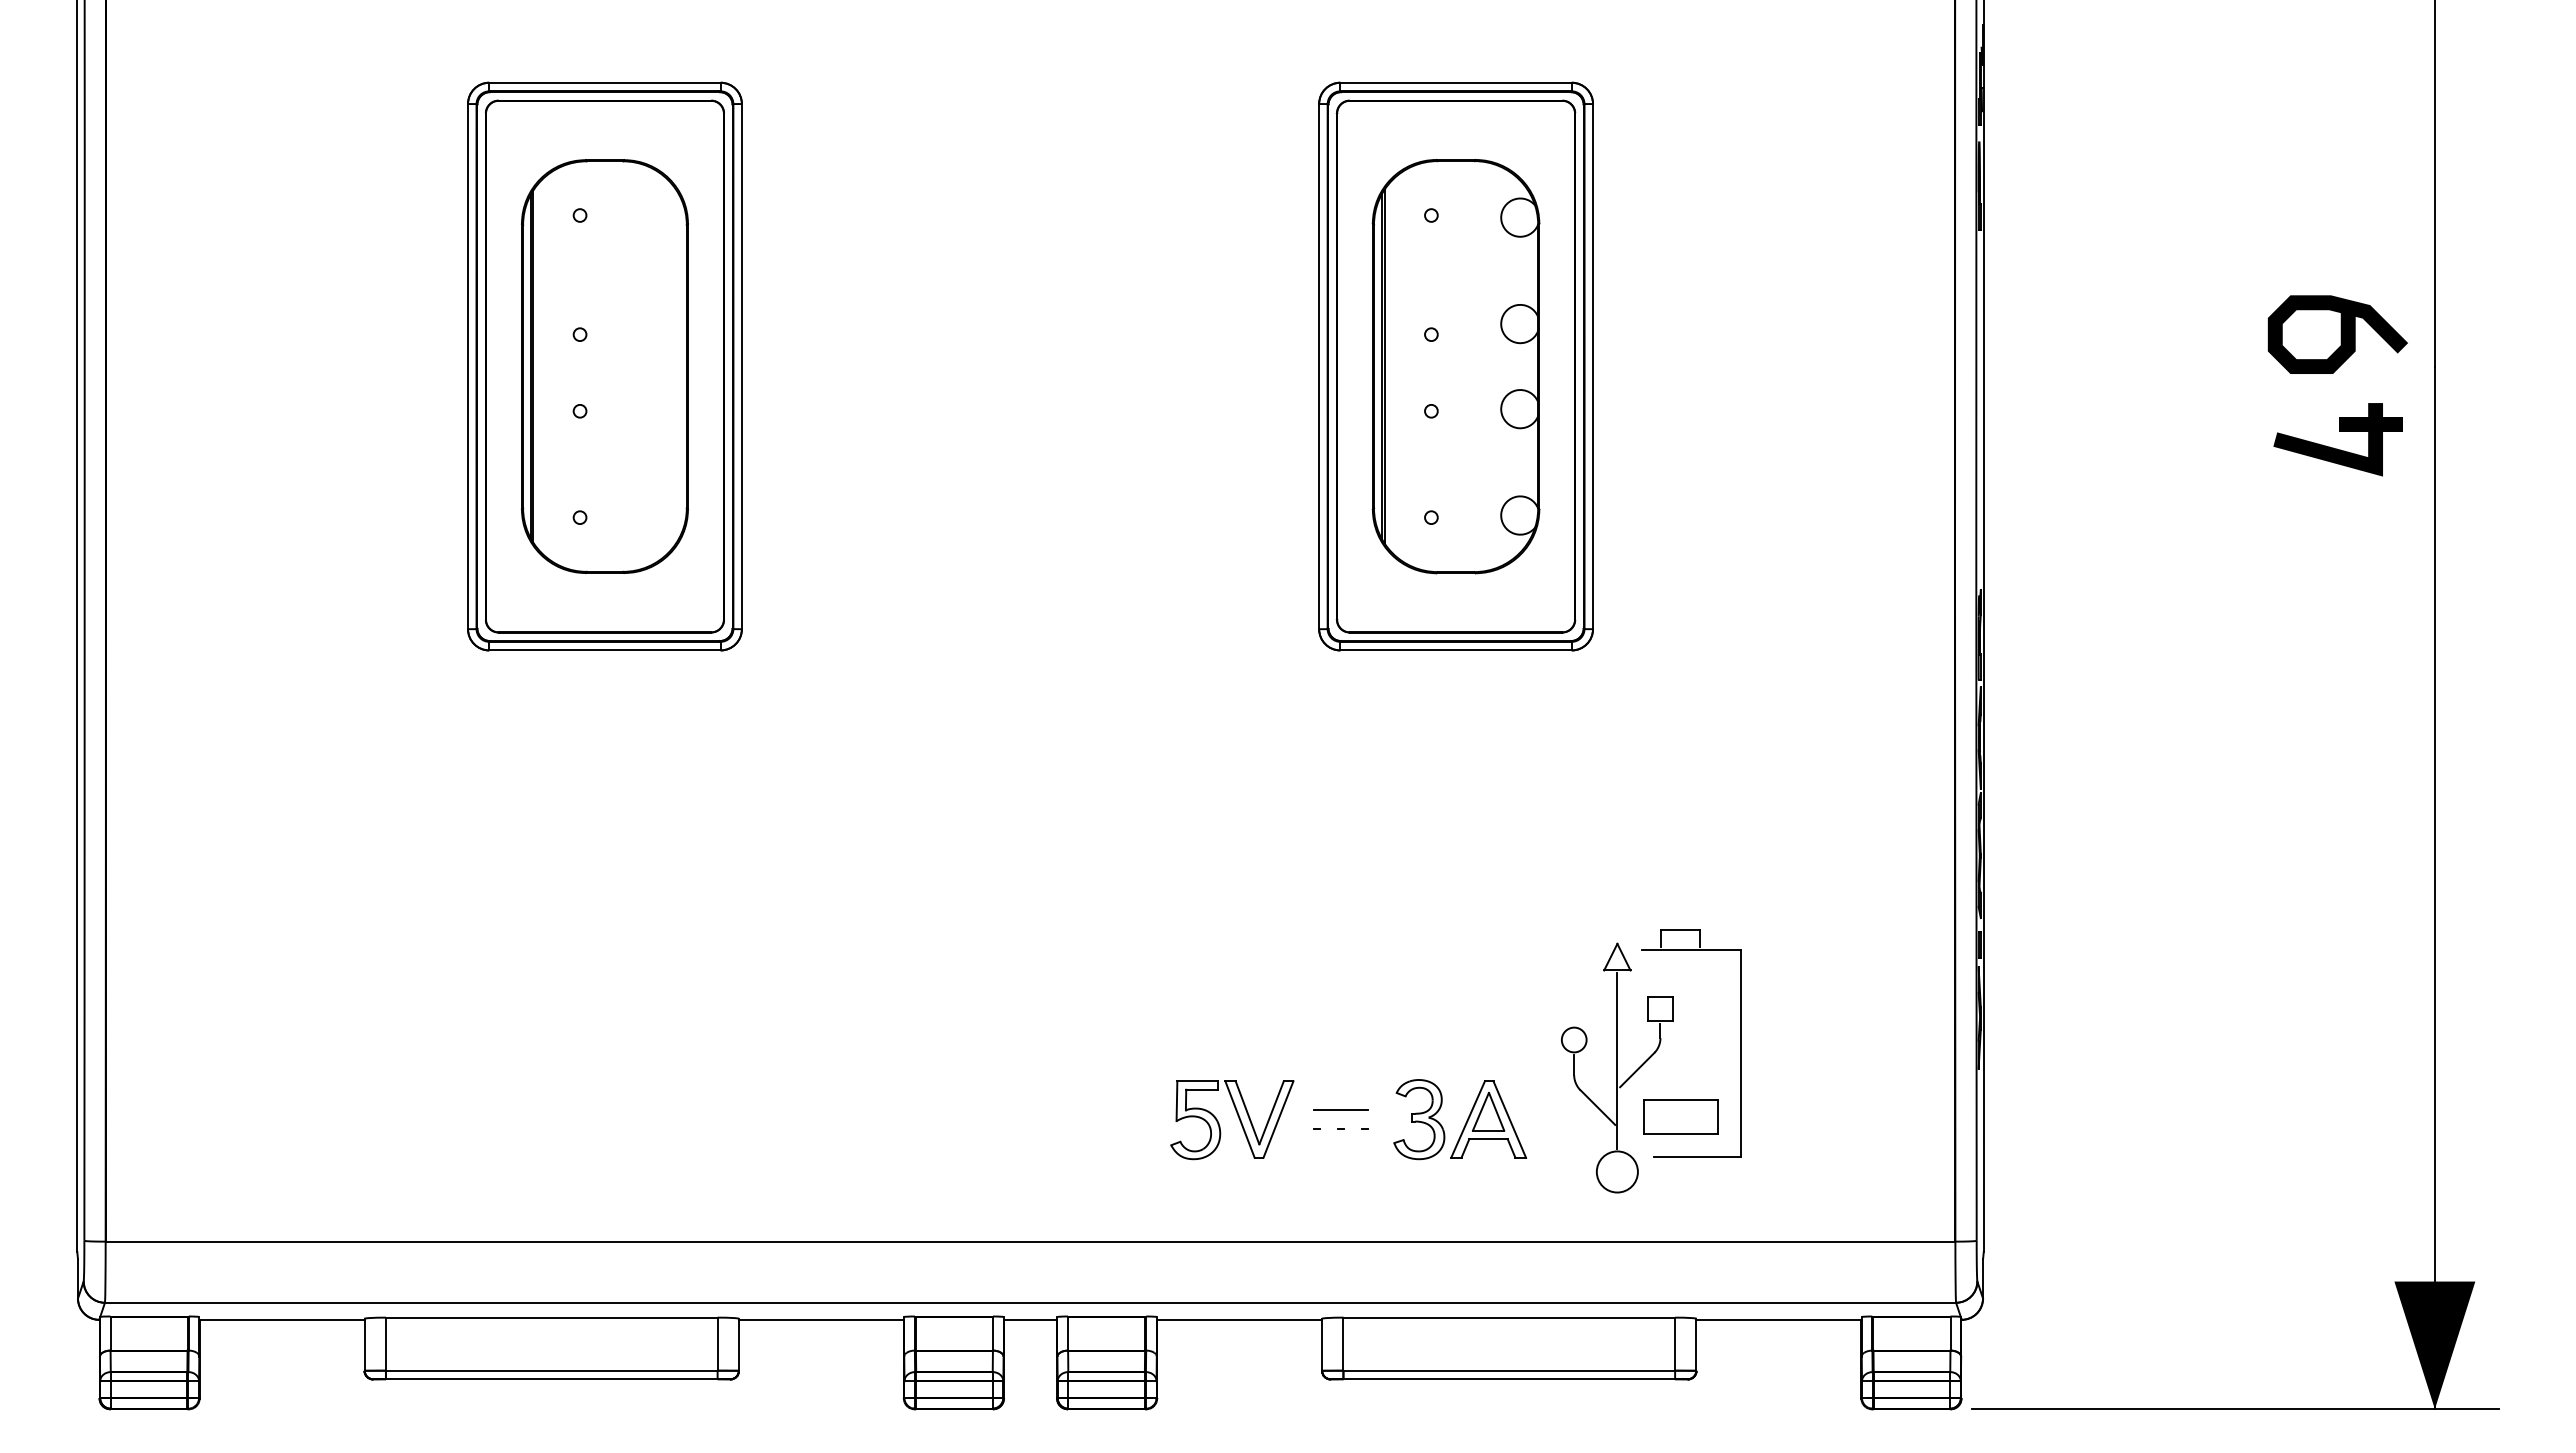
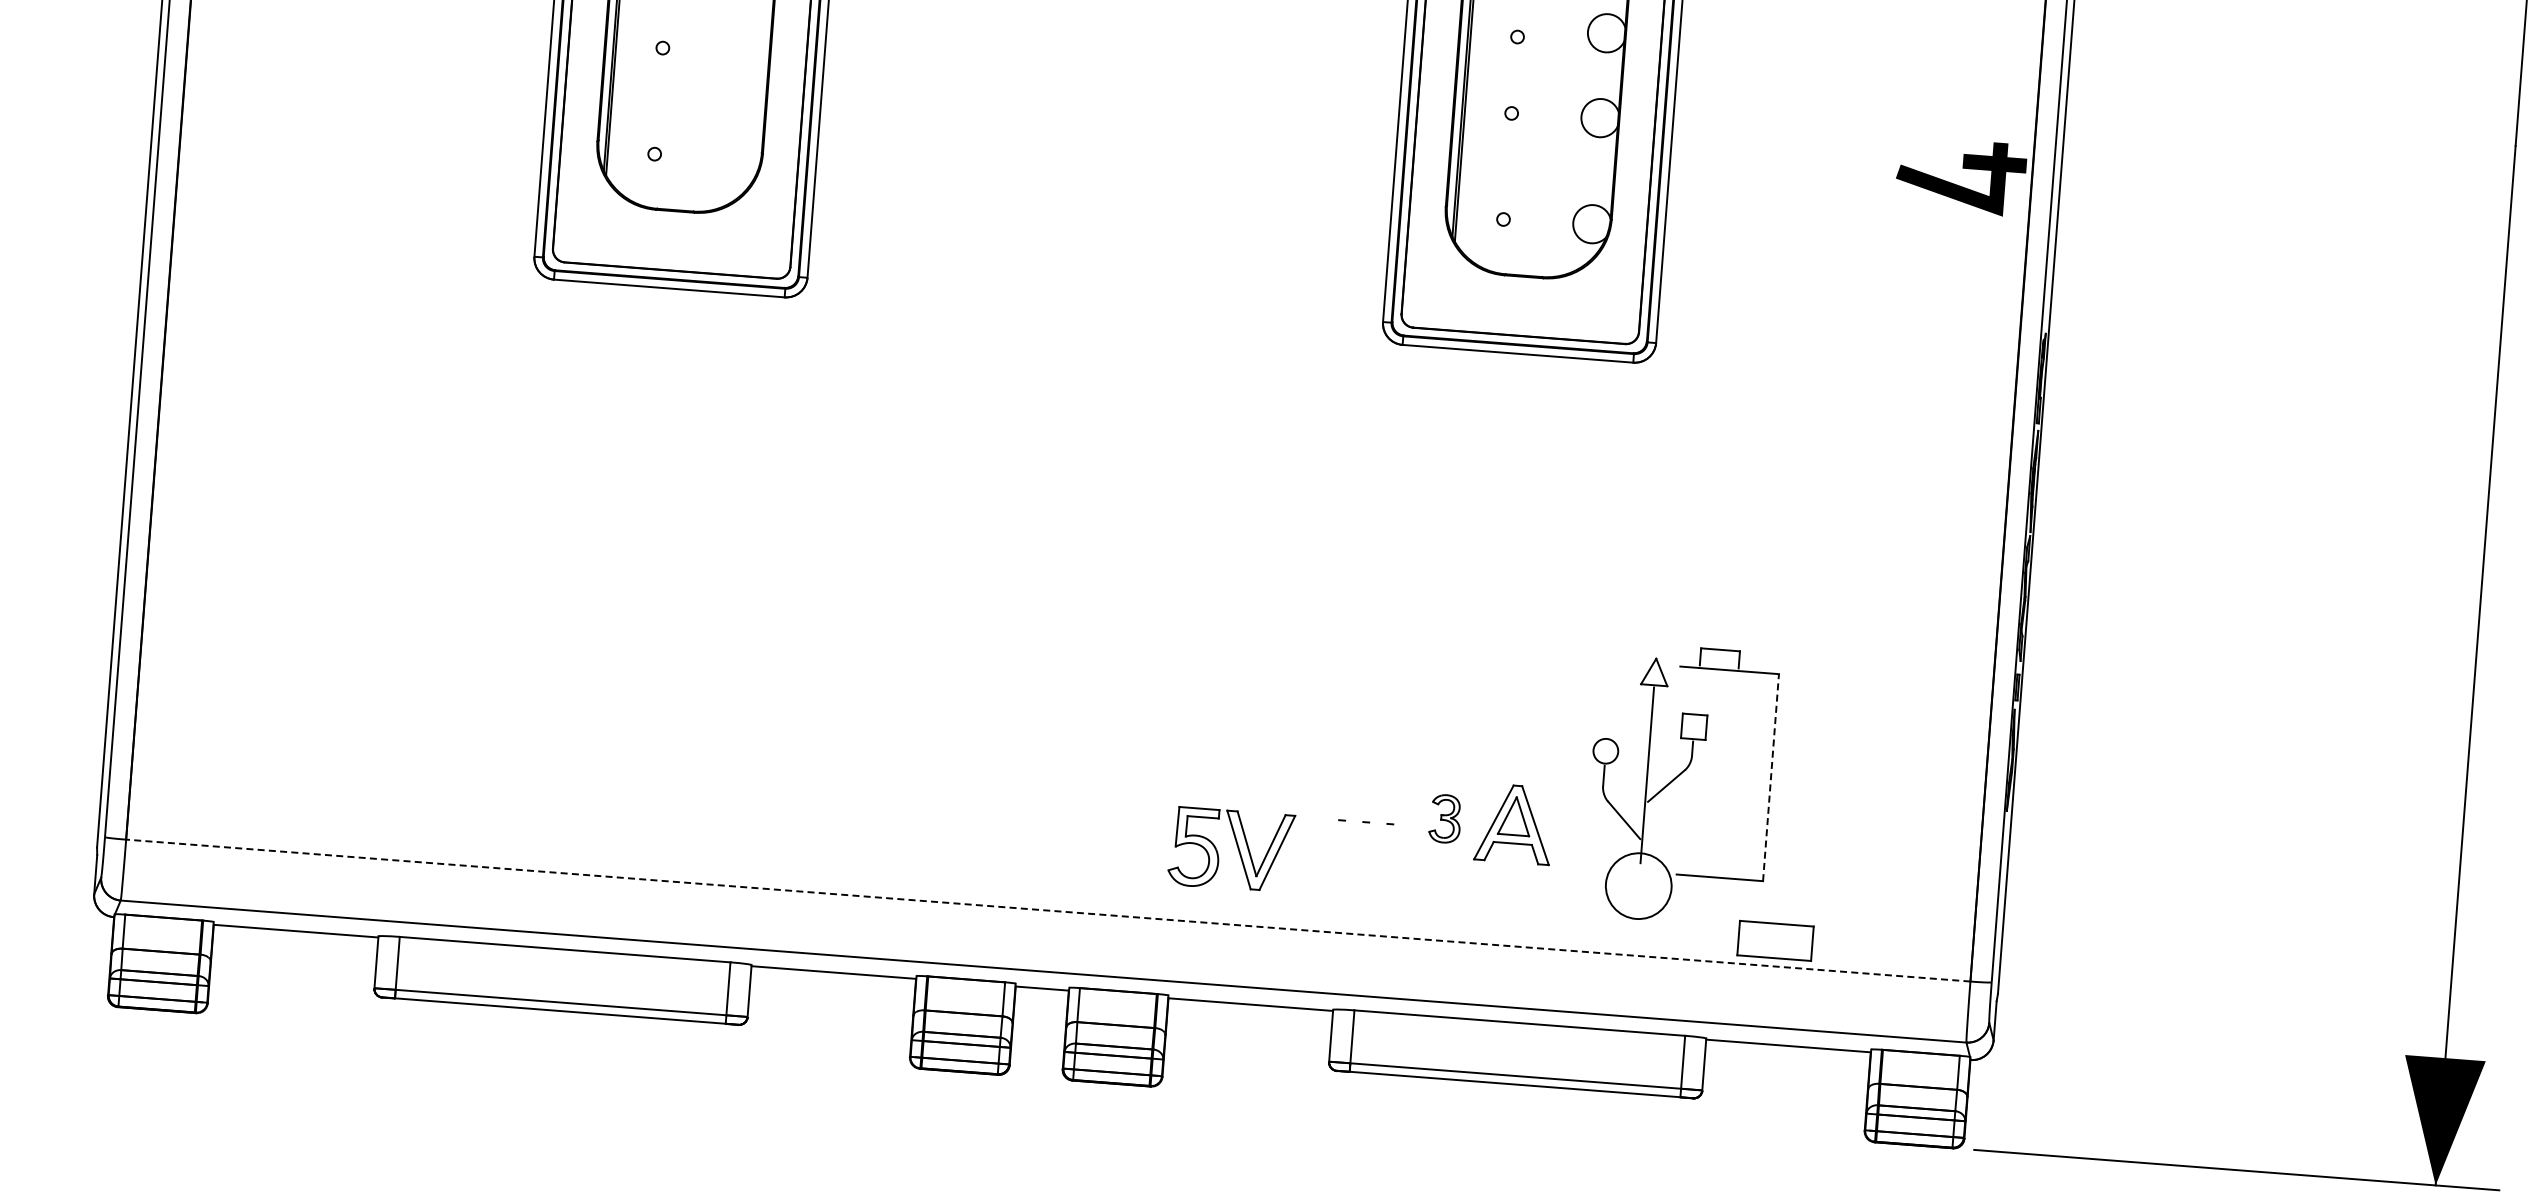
curve: (2340, 334) -> (2423, 106), removed
part: (2339, 431) -> (1962, 168), moved
line: (1740, 1053) -> (1770, 777), solid -> dashed
line: (1340, 1110) -> (1367, 803), removed
part: (1680, 1116) -> (1775, 940), moved
part: (1238, 1118) -> (1237, 848), moved
part: (1419, 1119) -> (1445, 818), size x0.6
circle: (1616, 1171) -> (1637, 885), size x1.6
line: (1030, 1241) -> (1048, 910), solid -> dashed

